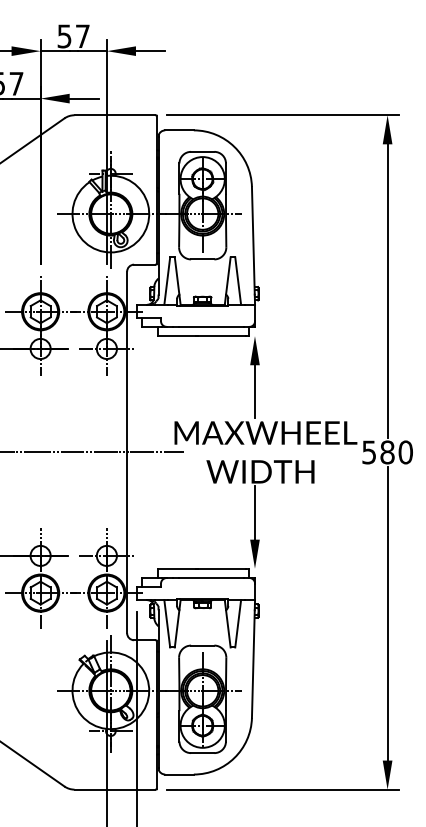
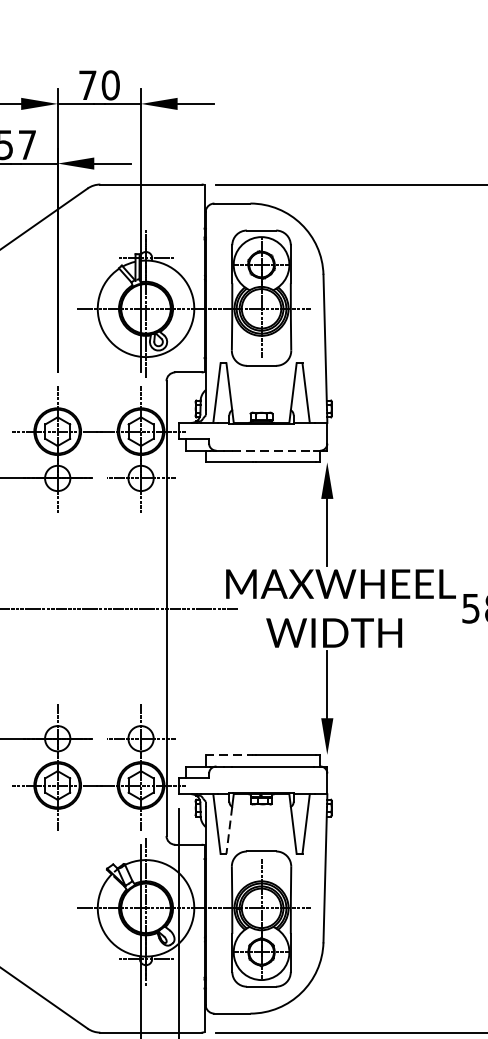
text: (73, 36) -> (99, 85), 57 -> 70
line: (212, 326) -> (273, 450), solid -> dashed
line: (177, 568) -> (229, 754), solid -> dashed
line: (177, 628) -> (229, 829), solid -> dashed

